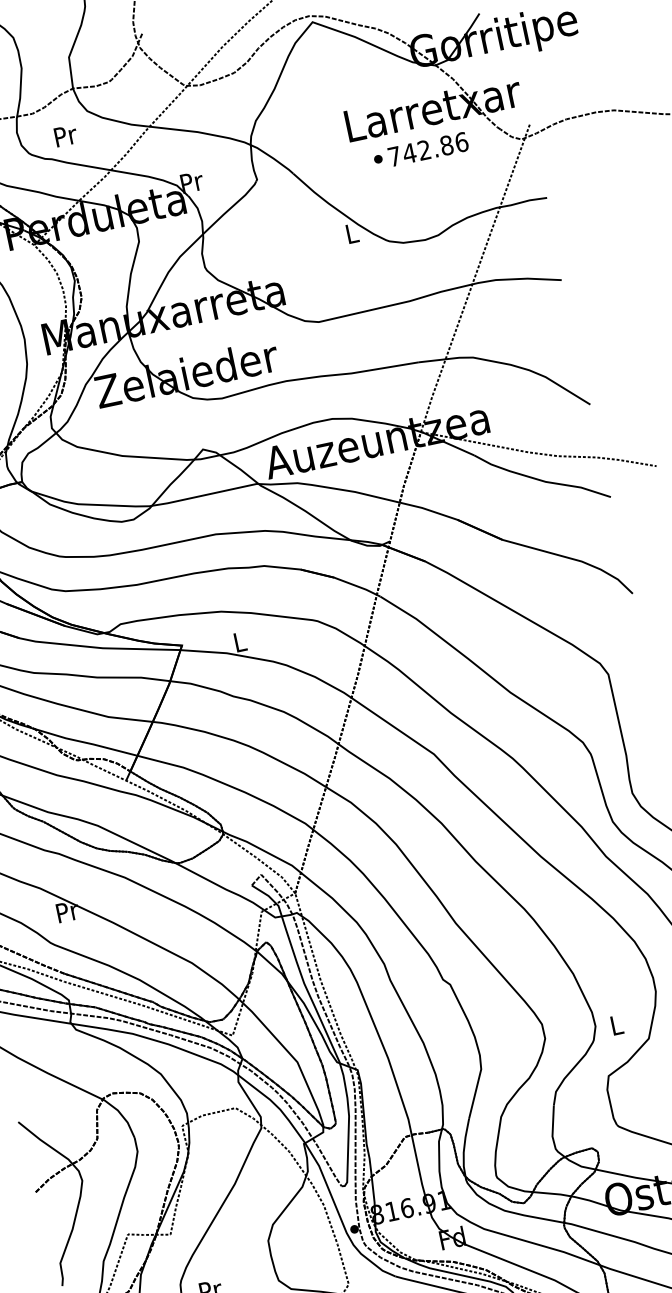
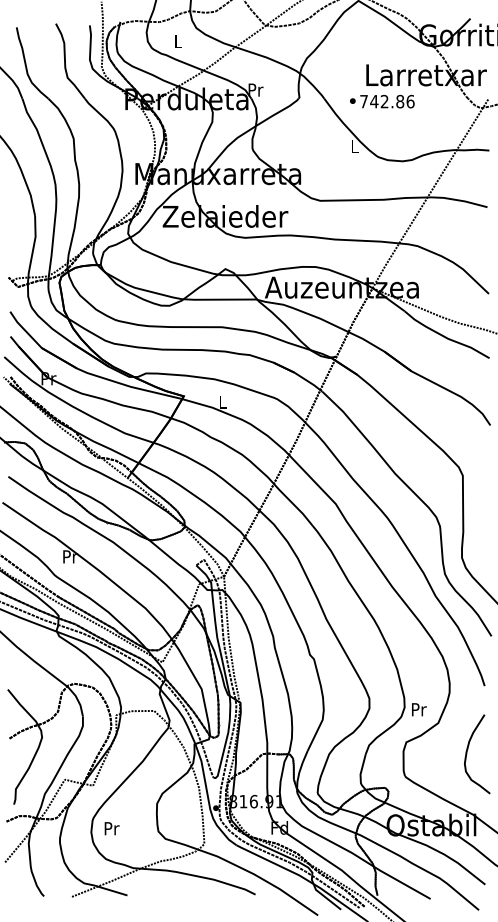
text: (65, 135) -> (178, 41), Pr -> L
text: (421, 150) -> (382, 101), moved
text: (617, 1024) -> (419, 709), L -> Pr

